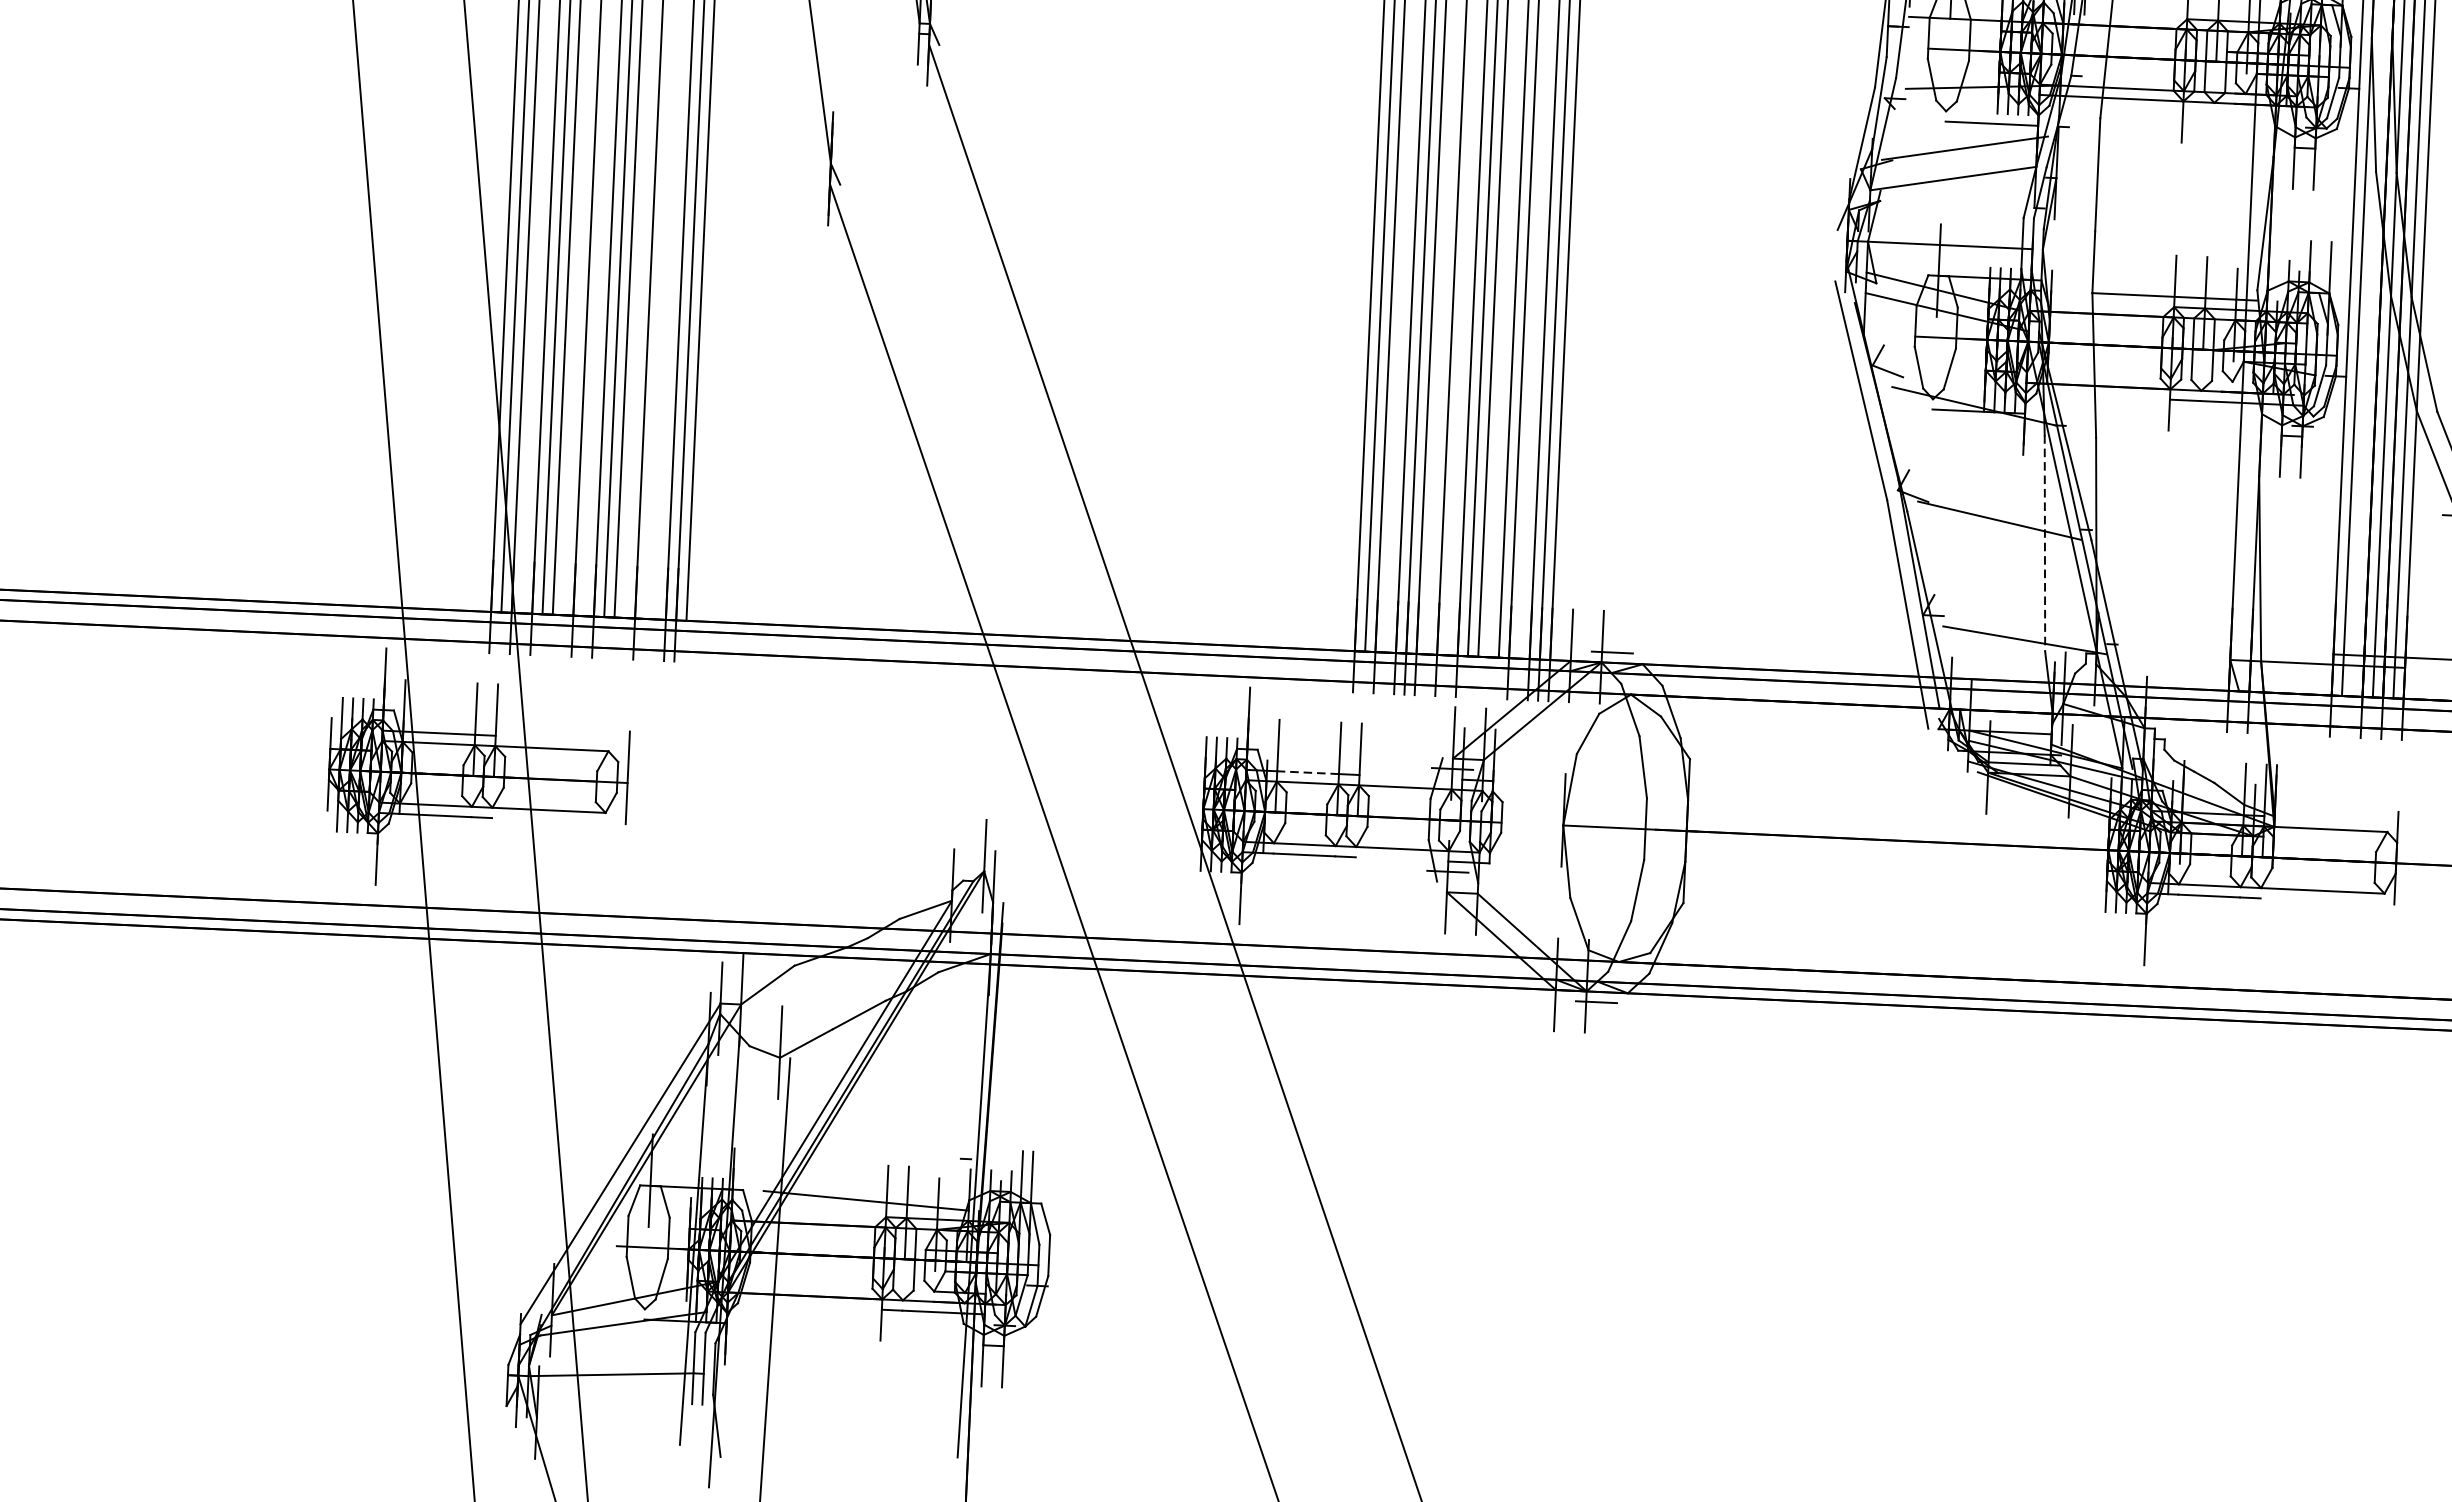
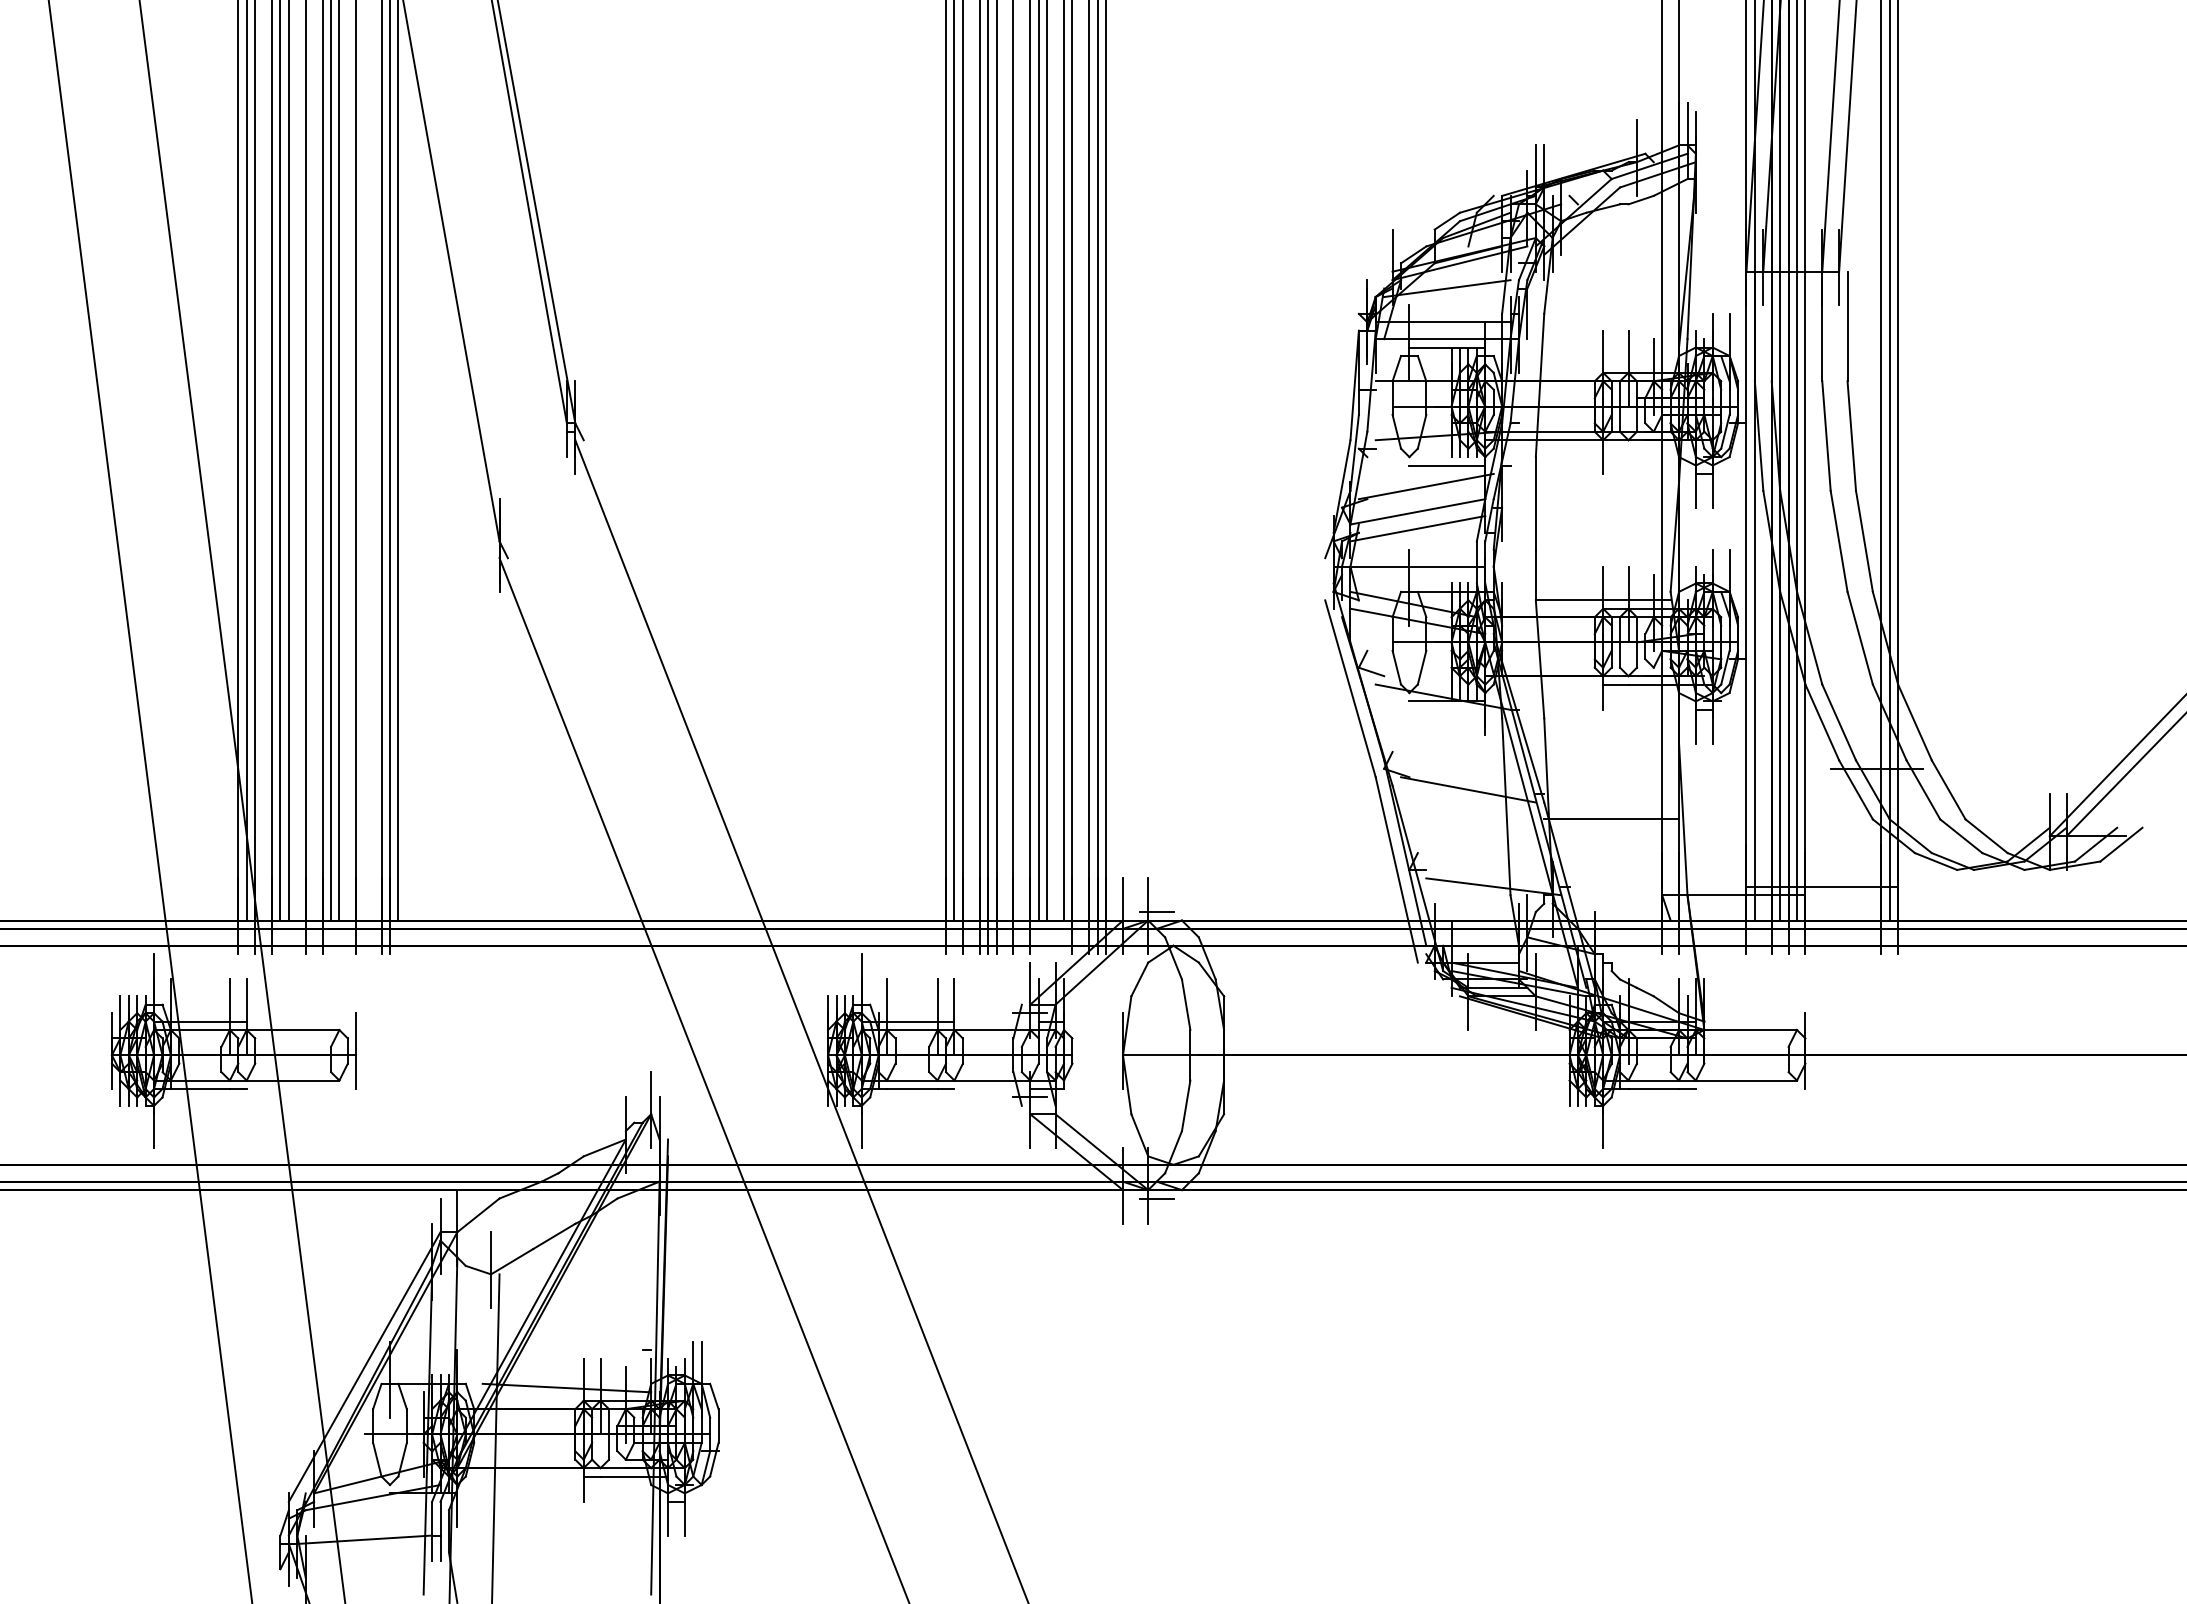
line: (1951, 198) -> (1417, 528), added
line: (2045, 543) -> (1506, 806), dashed -> solid
line: (2172, 564) -> (1611, 819), added
line: (1307, 772) -> (911, 1021), dashed -> solid

